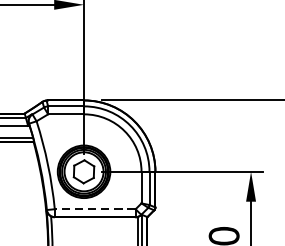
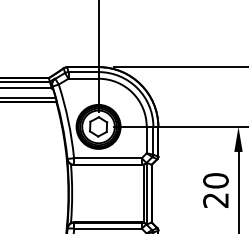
line: (94, 209) -> (107, 158), dashed -> solid

